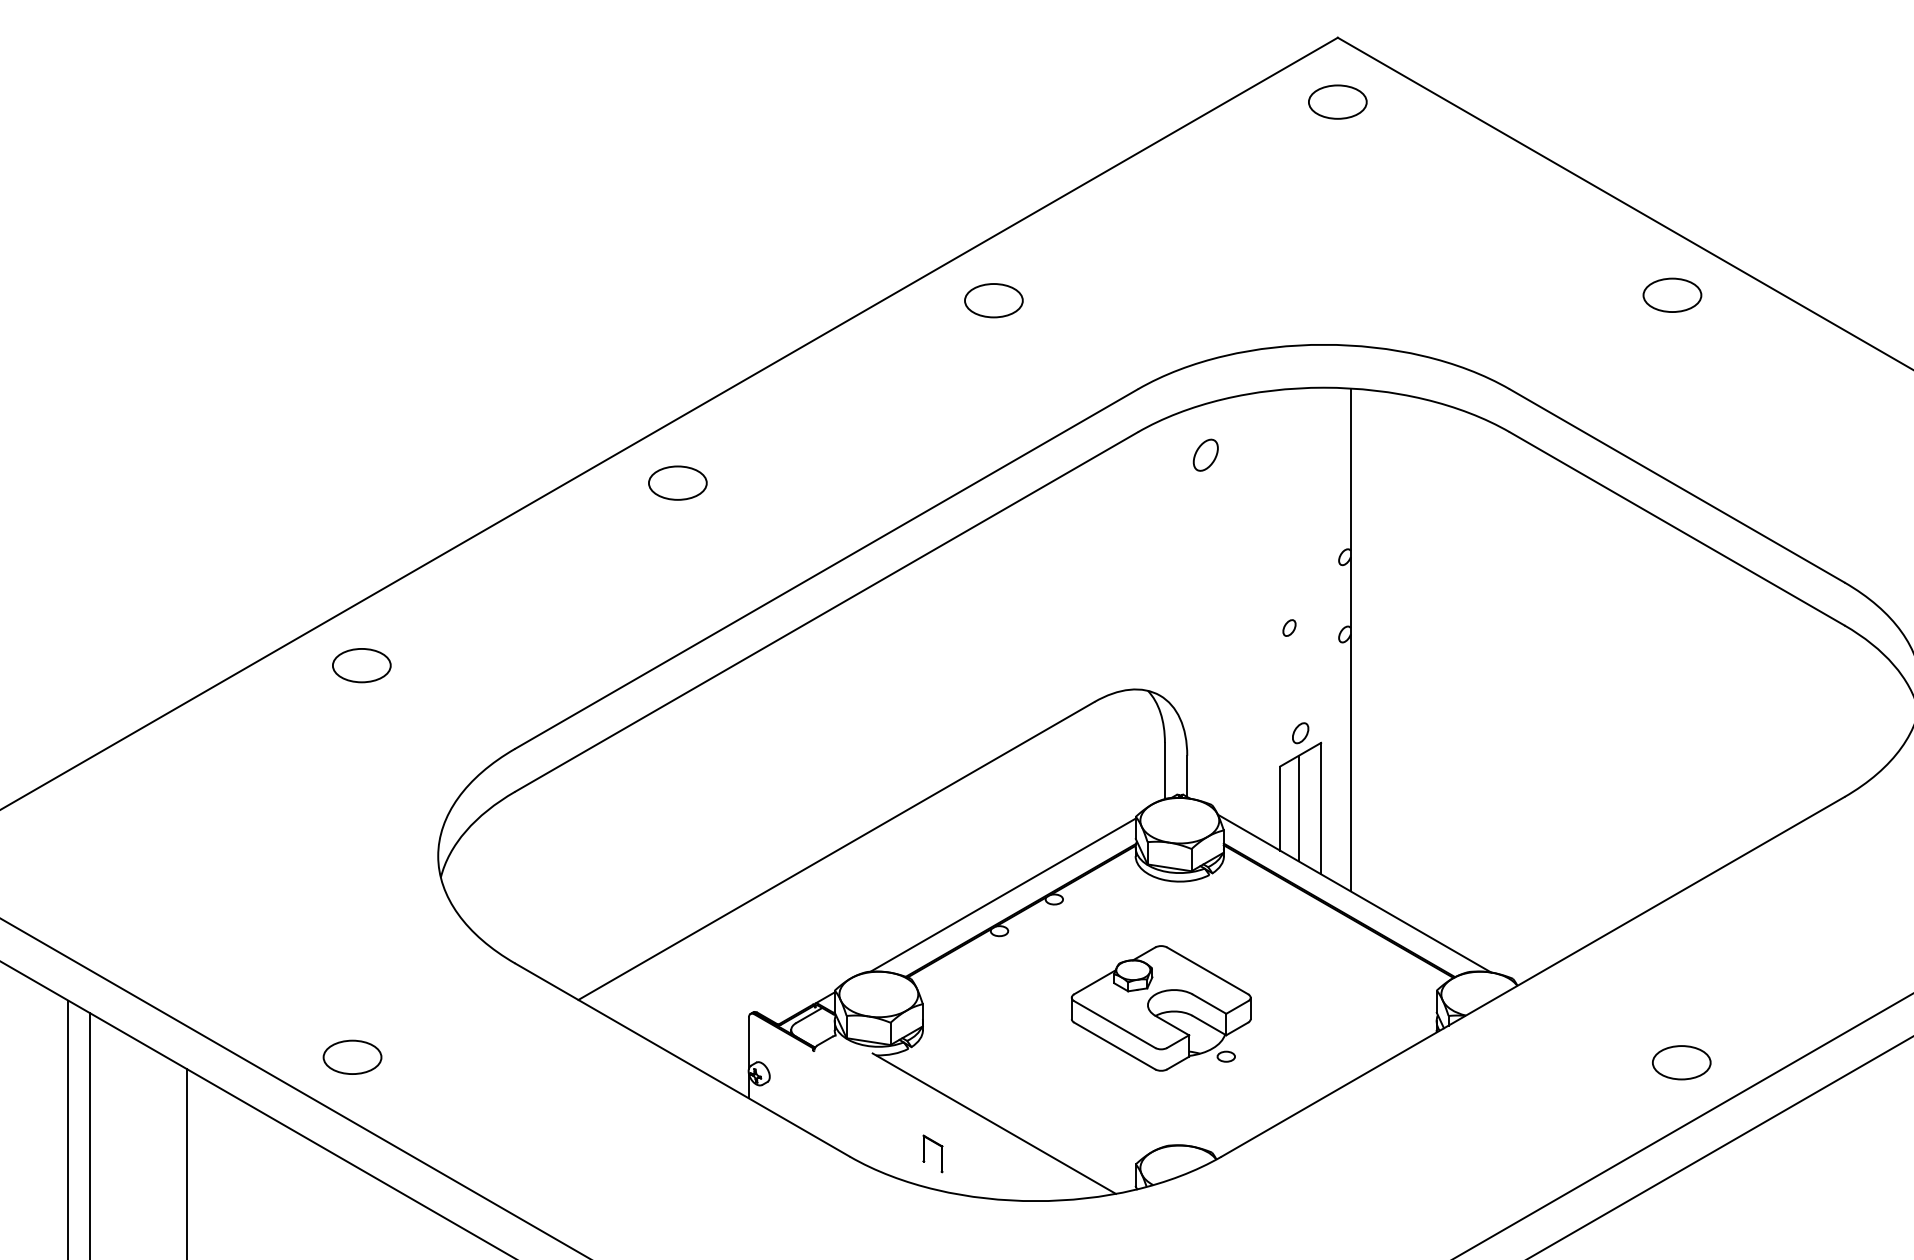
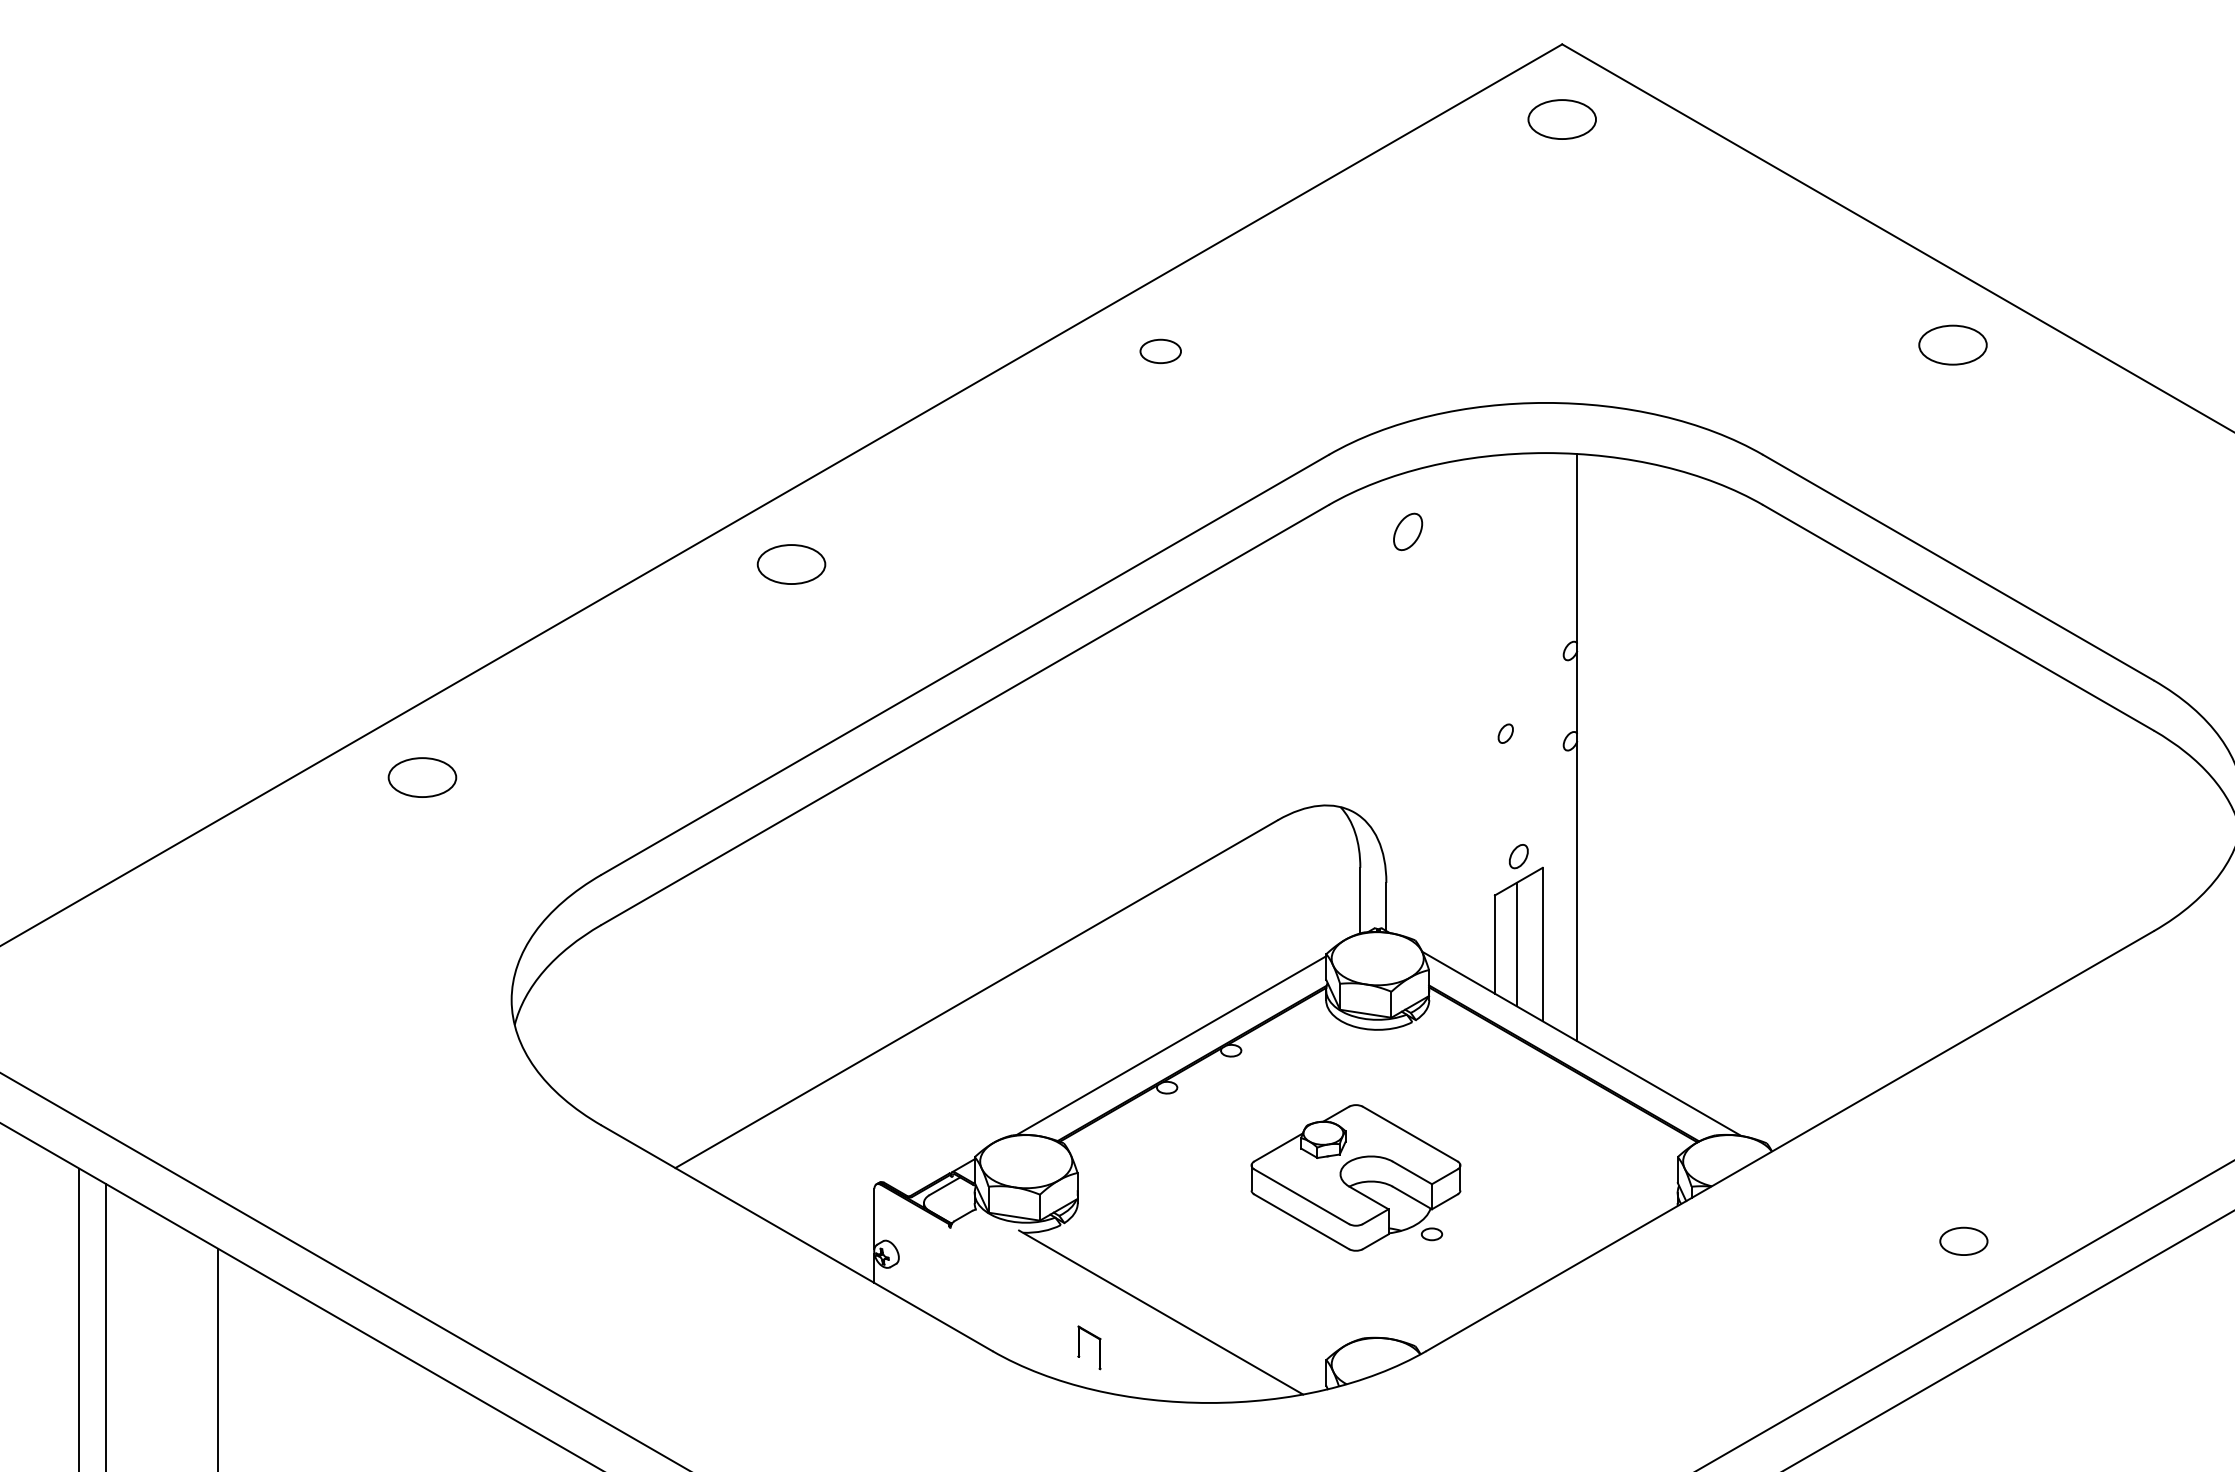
part: (993, 300) -> (1160, 351), size x0.6
part: (352, 1056) -> (411, 1234), removed
part: (1681, 1062) -> (1963, 1241), size x0.7

